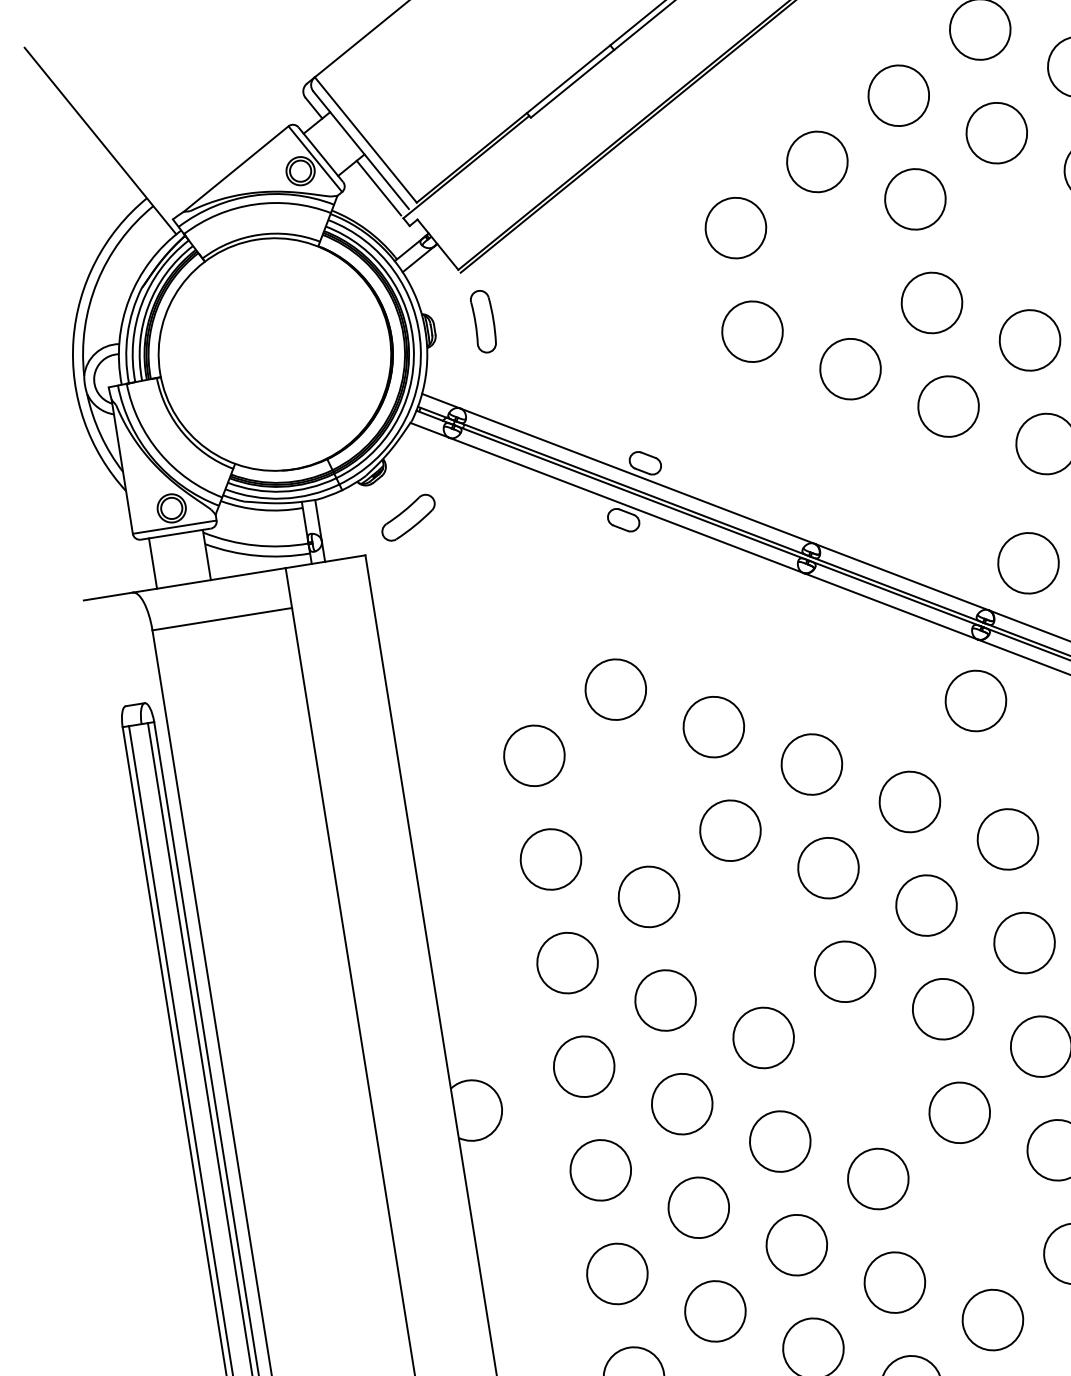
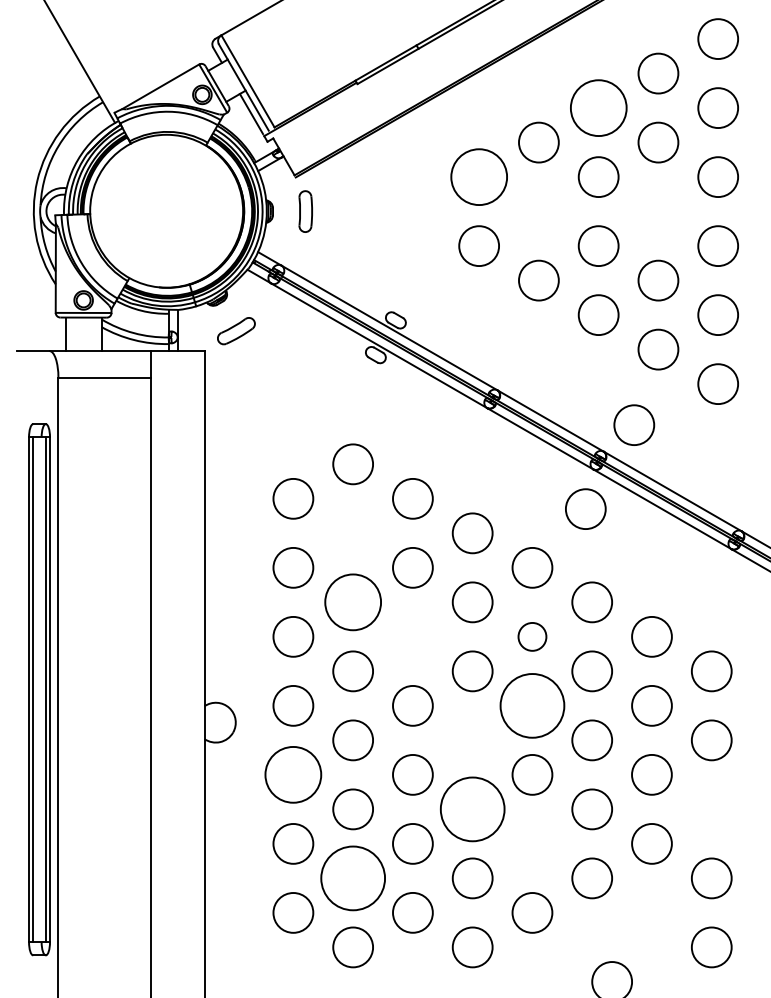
circle: (898, 94) -> (598, 107), size x1.4
circle: (734, 227) -> (478, 176), size x1.4
circle: (649, 897) -> (353, 602), size x1.4
circle: (926, 905) -> (532, 636), size x0.7
circle: (943, 1008) -> (532, 705), size x1.6
circle: (600, 1169) -> (293, 774), size x1.4
circle: (878, 1179) -> (472, 809), size x1.6
circle: (715, 1311) -> (353, 878), size x1.6

